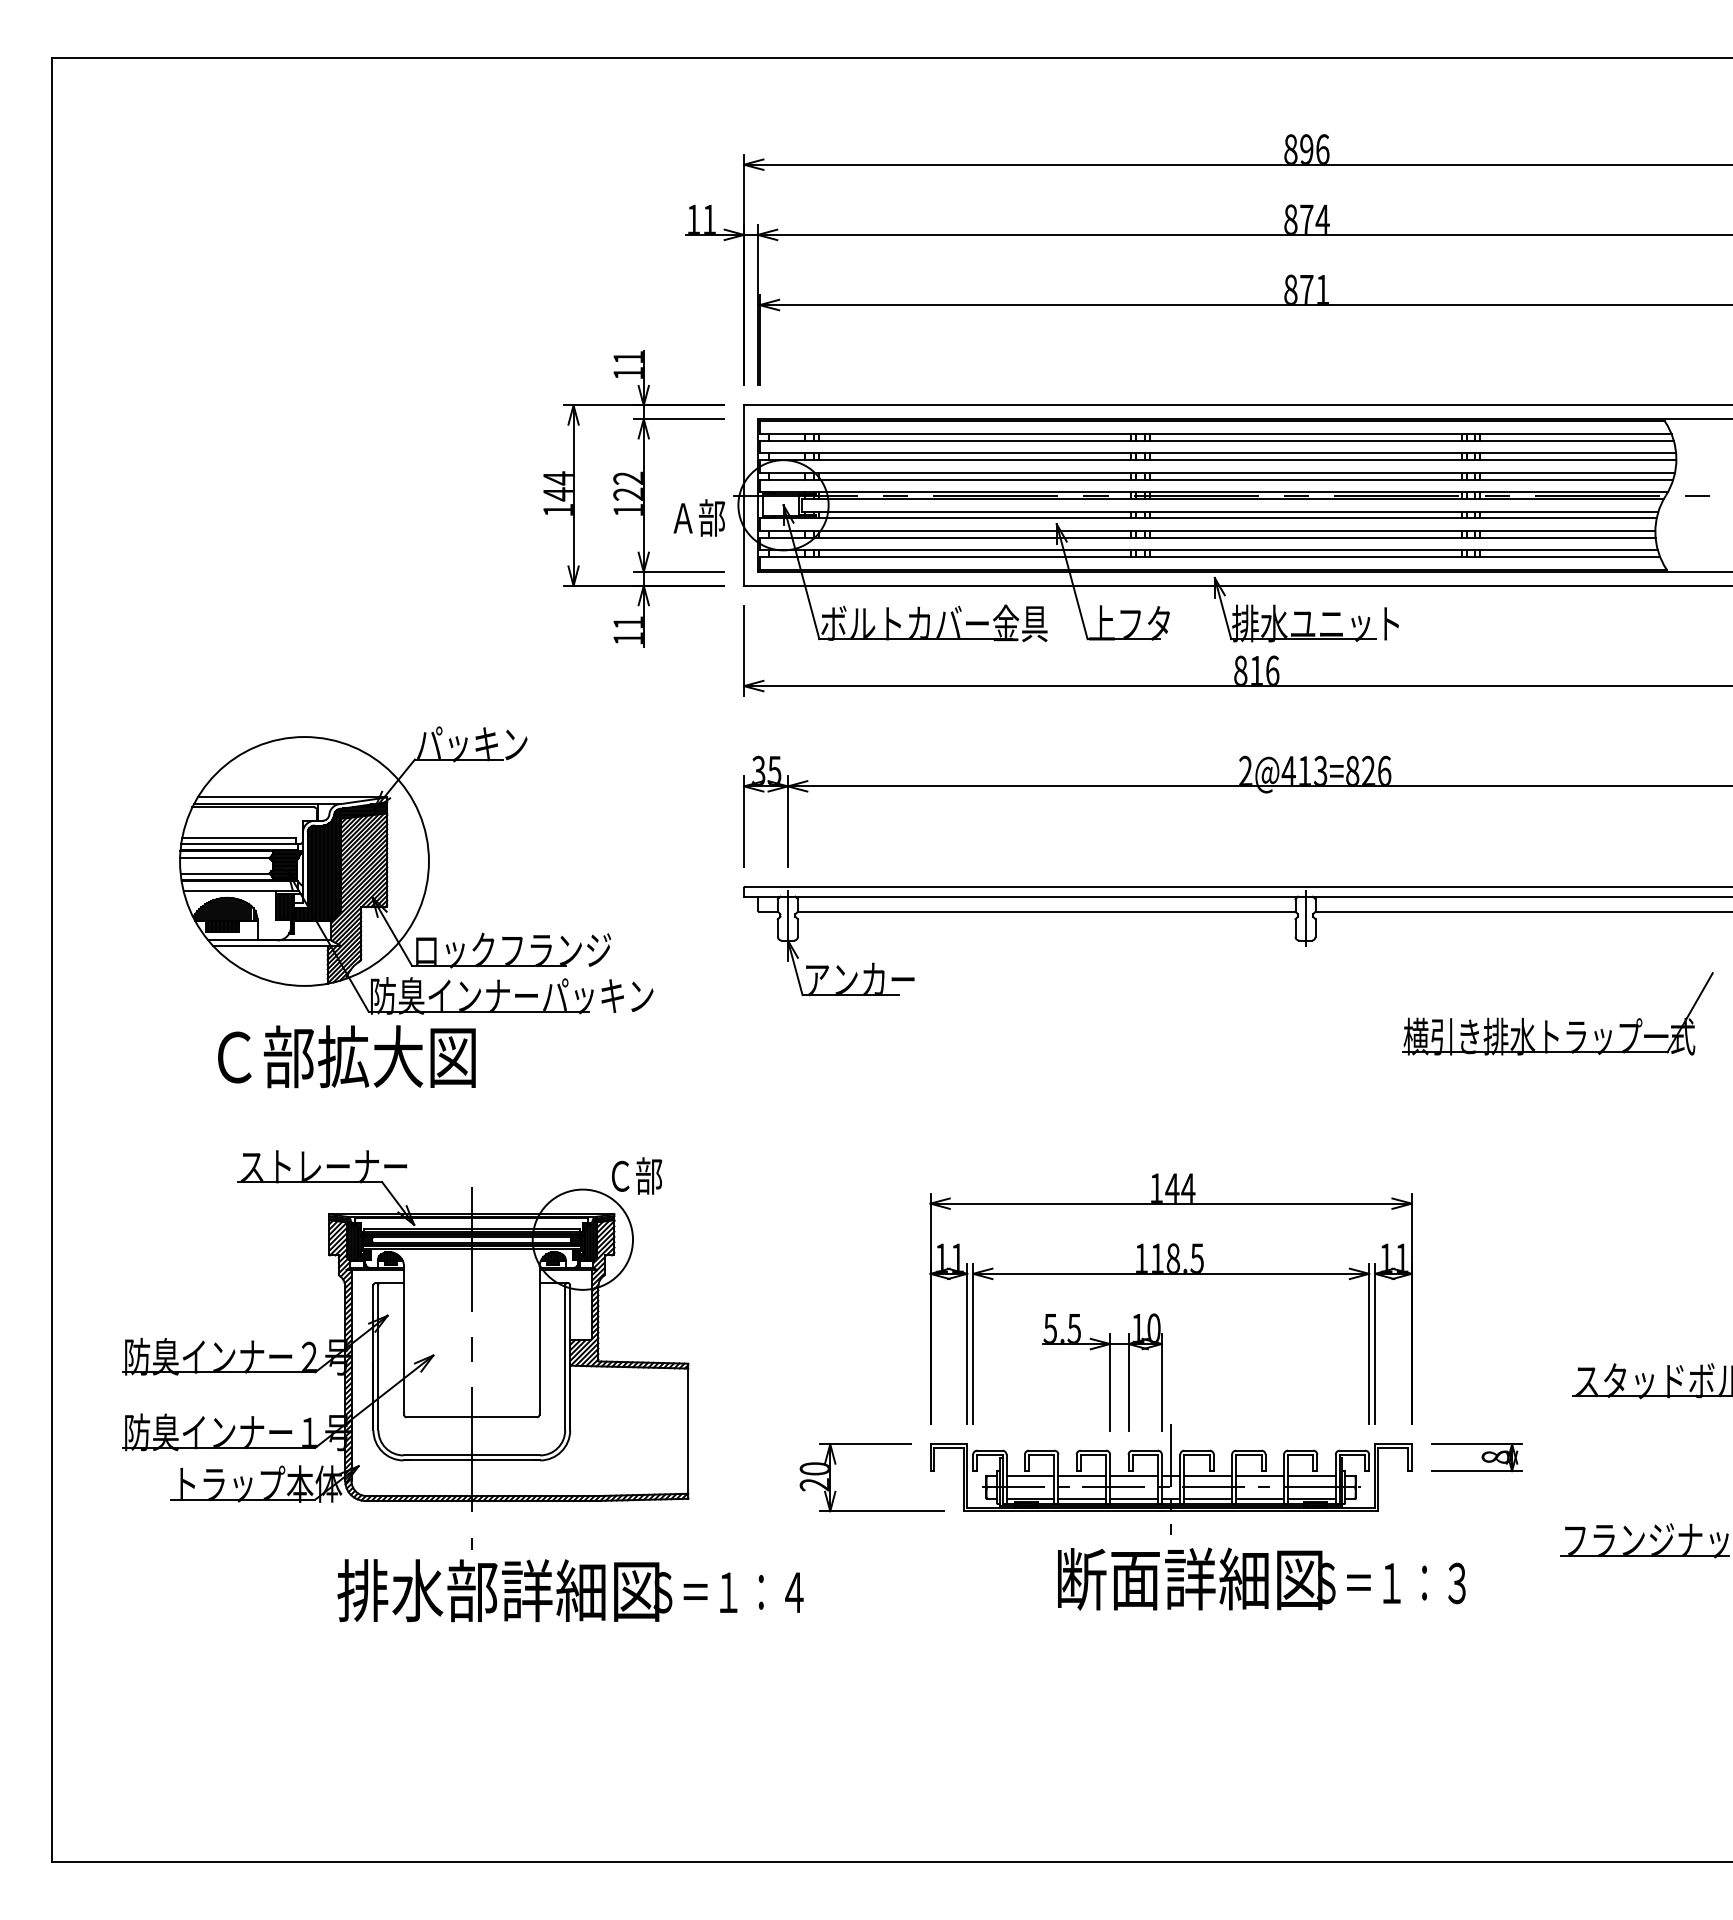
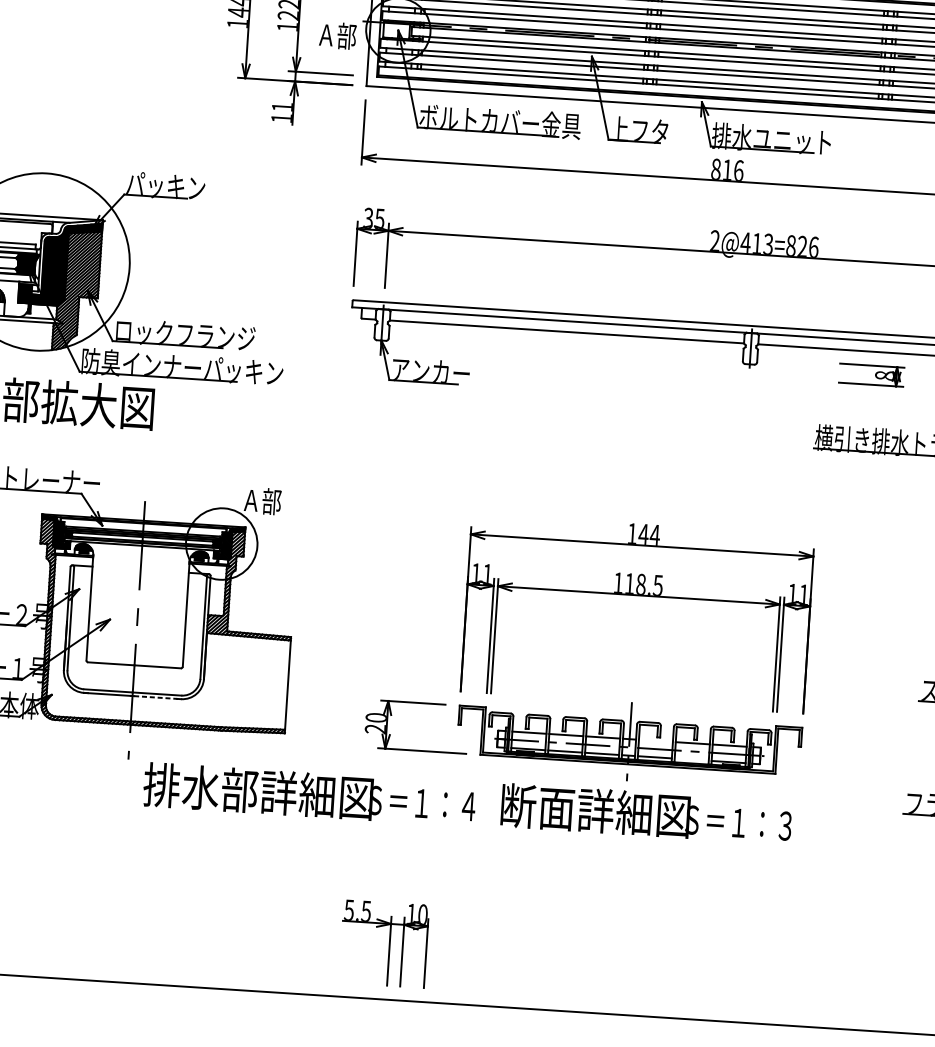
text: (619, 1175) -> (250, 500), Ｃ部 -> Ａ部
part: (1109, 1372) -> (389, 944), moved
part: (1476, 1457) -> (871, 375), moved
line: (507, 1460) -> (157, 697), solid -> dashed
line: (1208, 1475) -> (656, 740), removed
line: (1259, 1498) -> (691, 759), removed
text: (1261, 1578) -> (646, 813), moved
text: (570, 1590) -> (309, 794), moved

